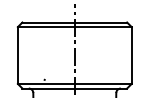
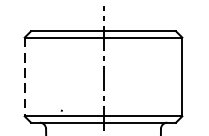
line: (17, 56) -> (24, 78), solid -> dashed

